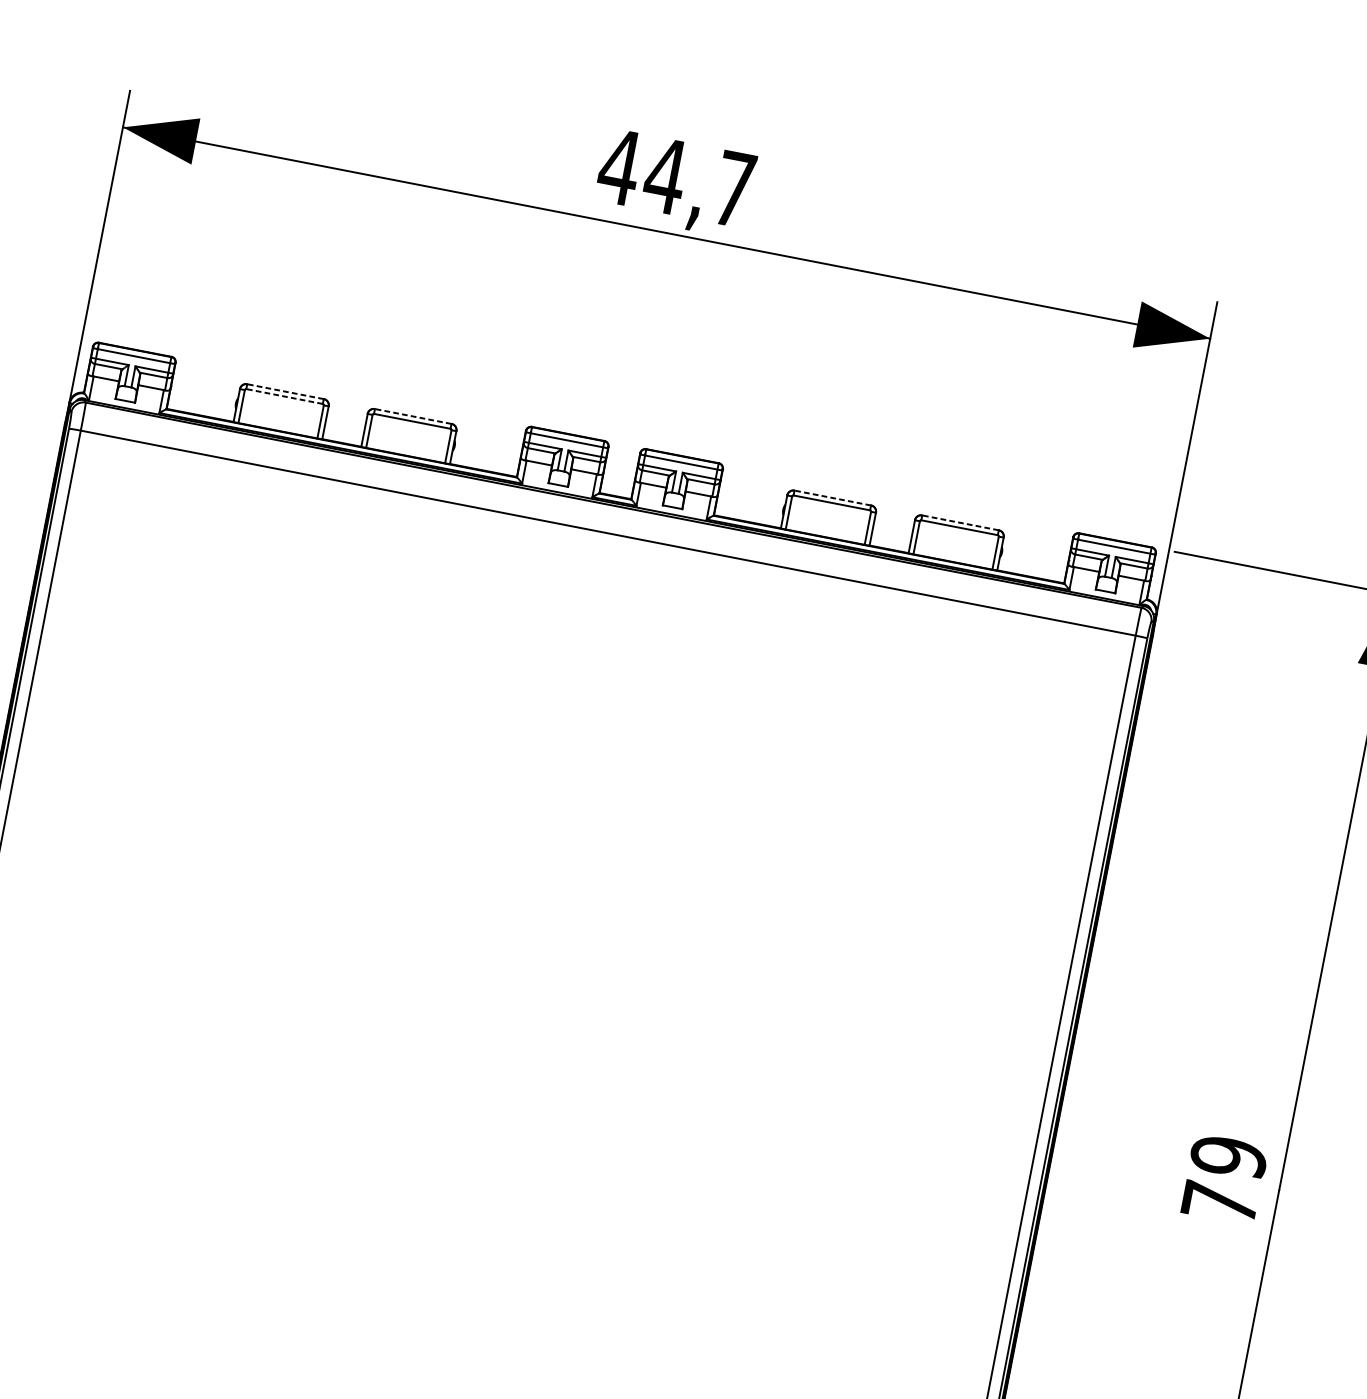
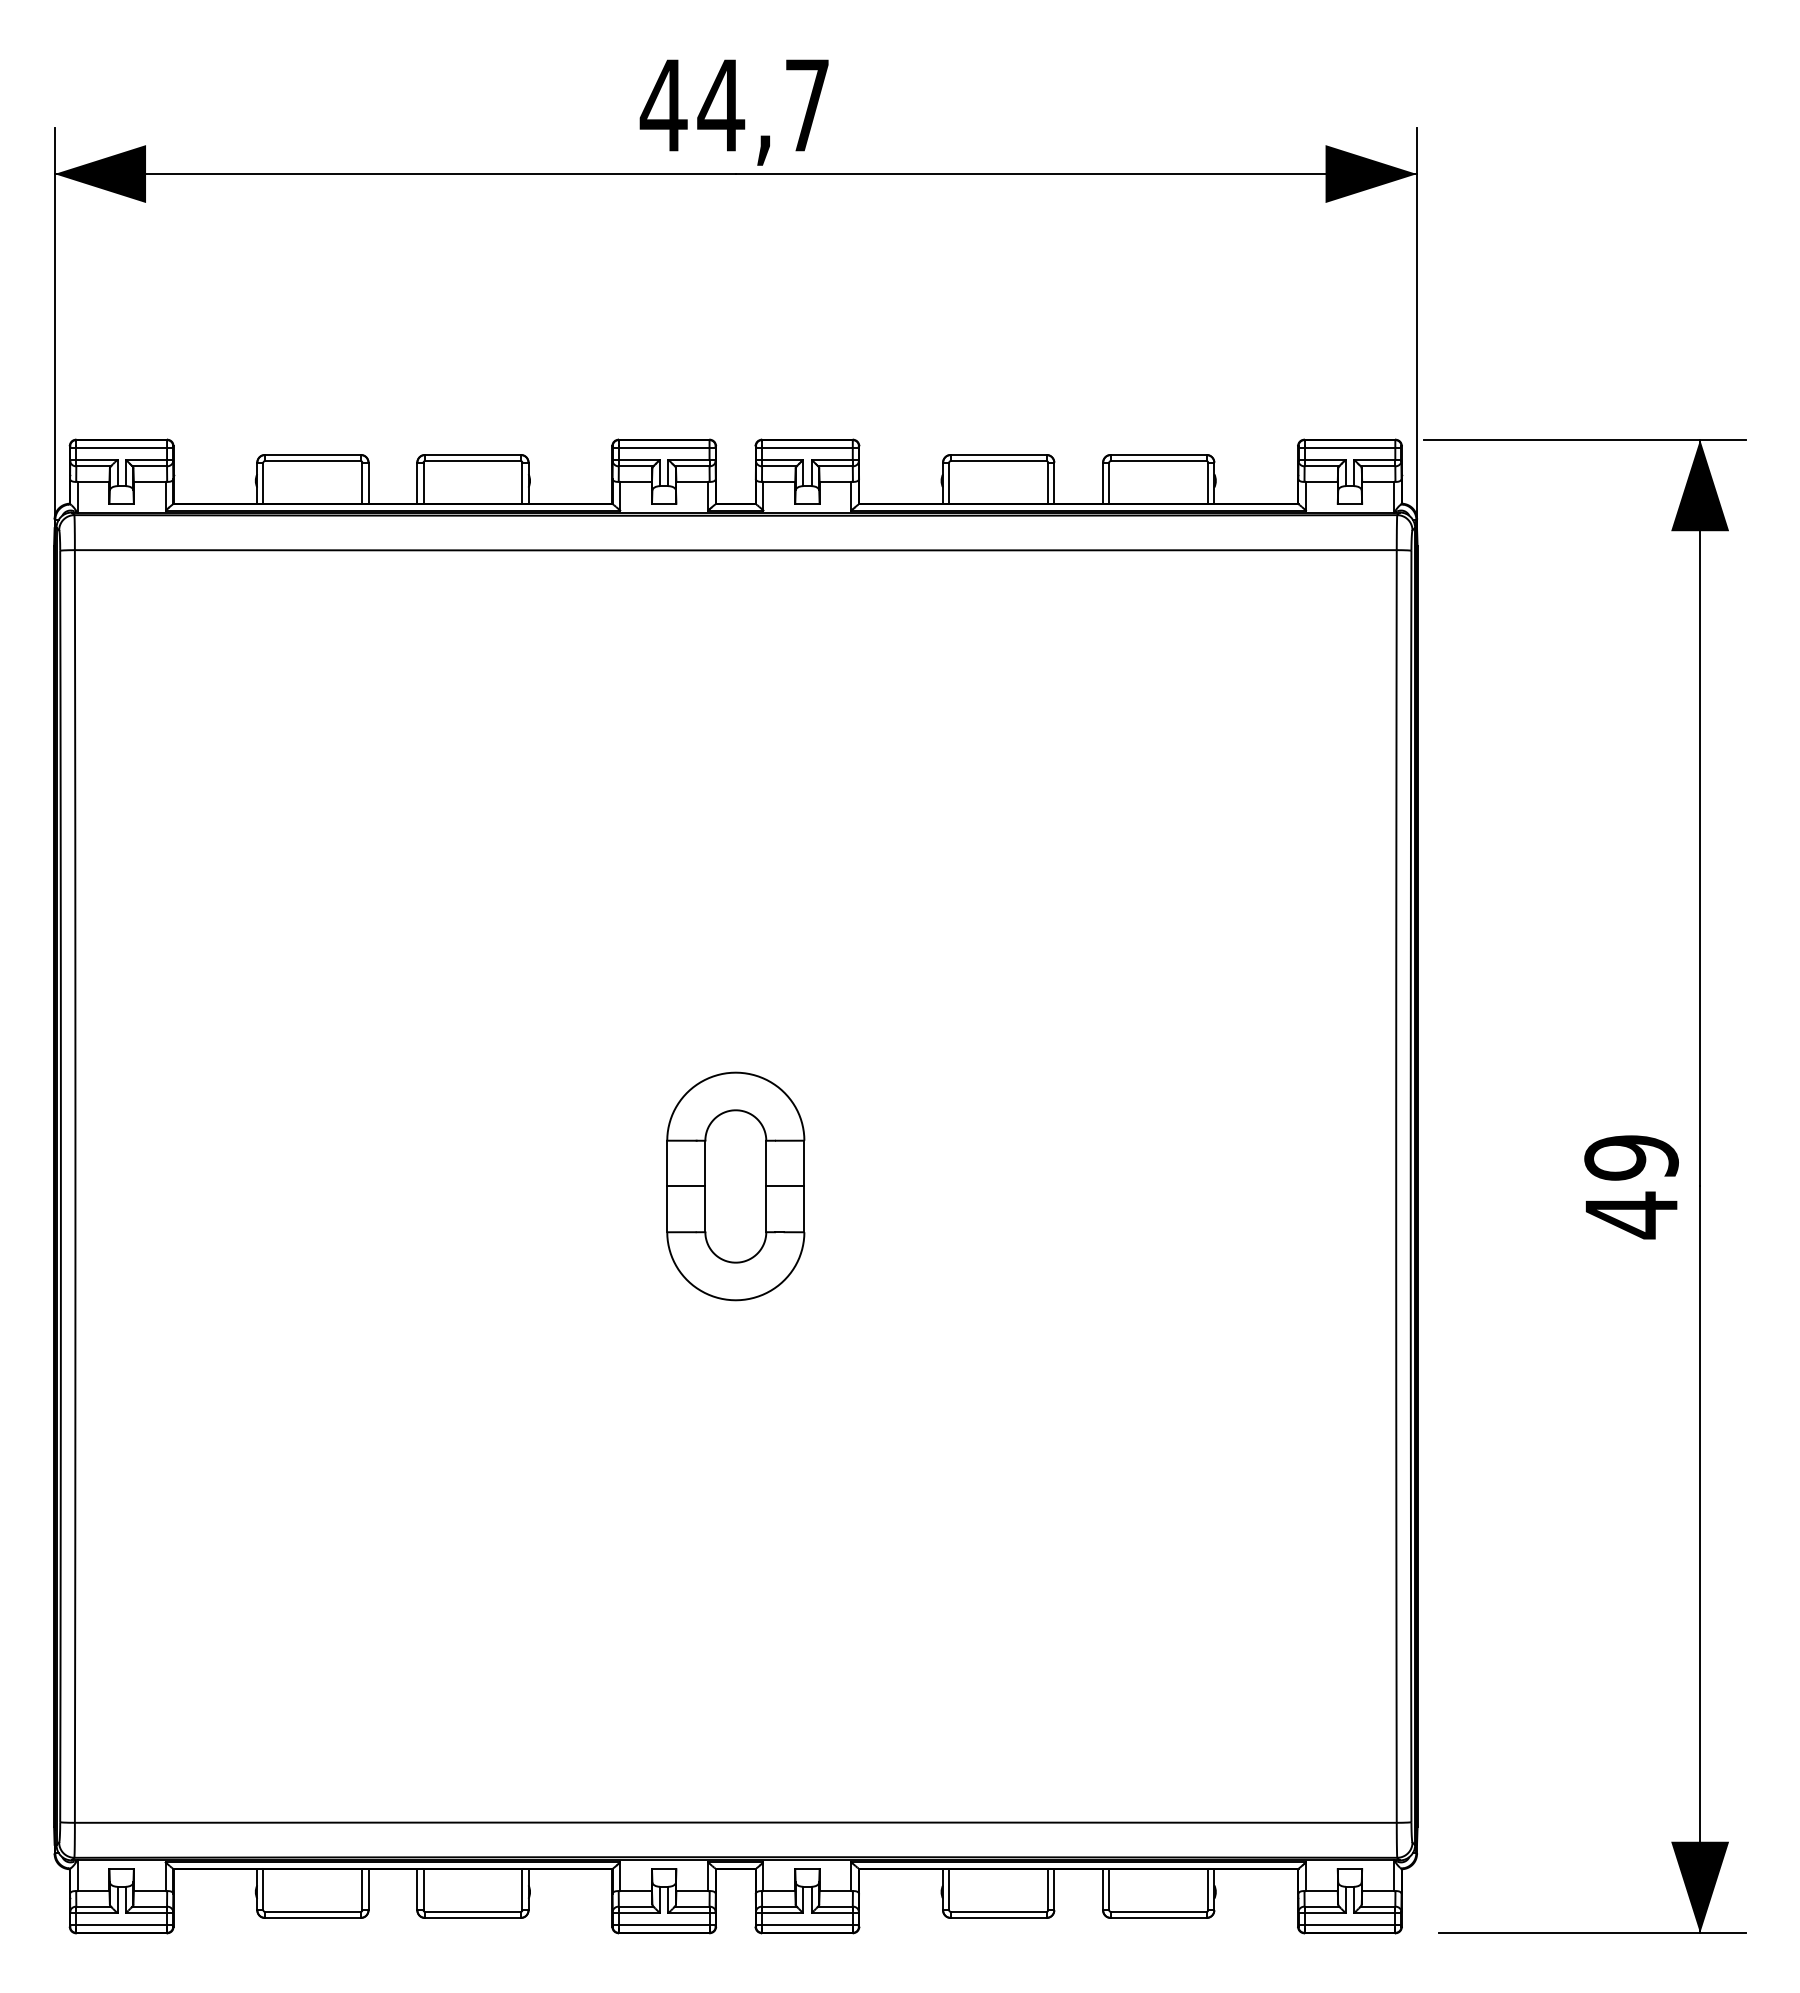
line: (285, 391) -> (312, 455), dashed -> solid
line: (284, 396) -> (312, 461), dashed -> solid
line: (412, 416) -> (472, 455), dashed -> solid
line: (832, 498) -> (998, 455), dashed -> solid
line: (960, 523) -> (1158, 455), dashed -> solid
part: (509, 1040) -> (735, 1186), added
text: (1219, 1203) -> (1631, 1215), 79 -> 49

